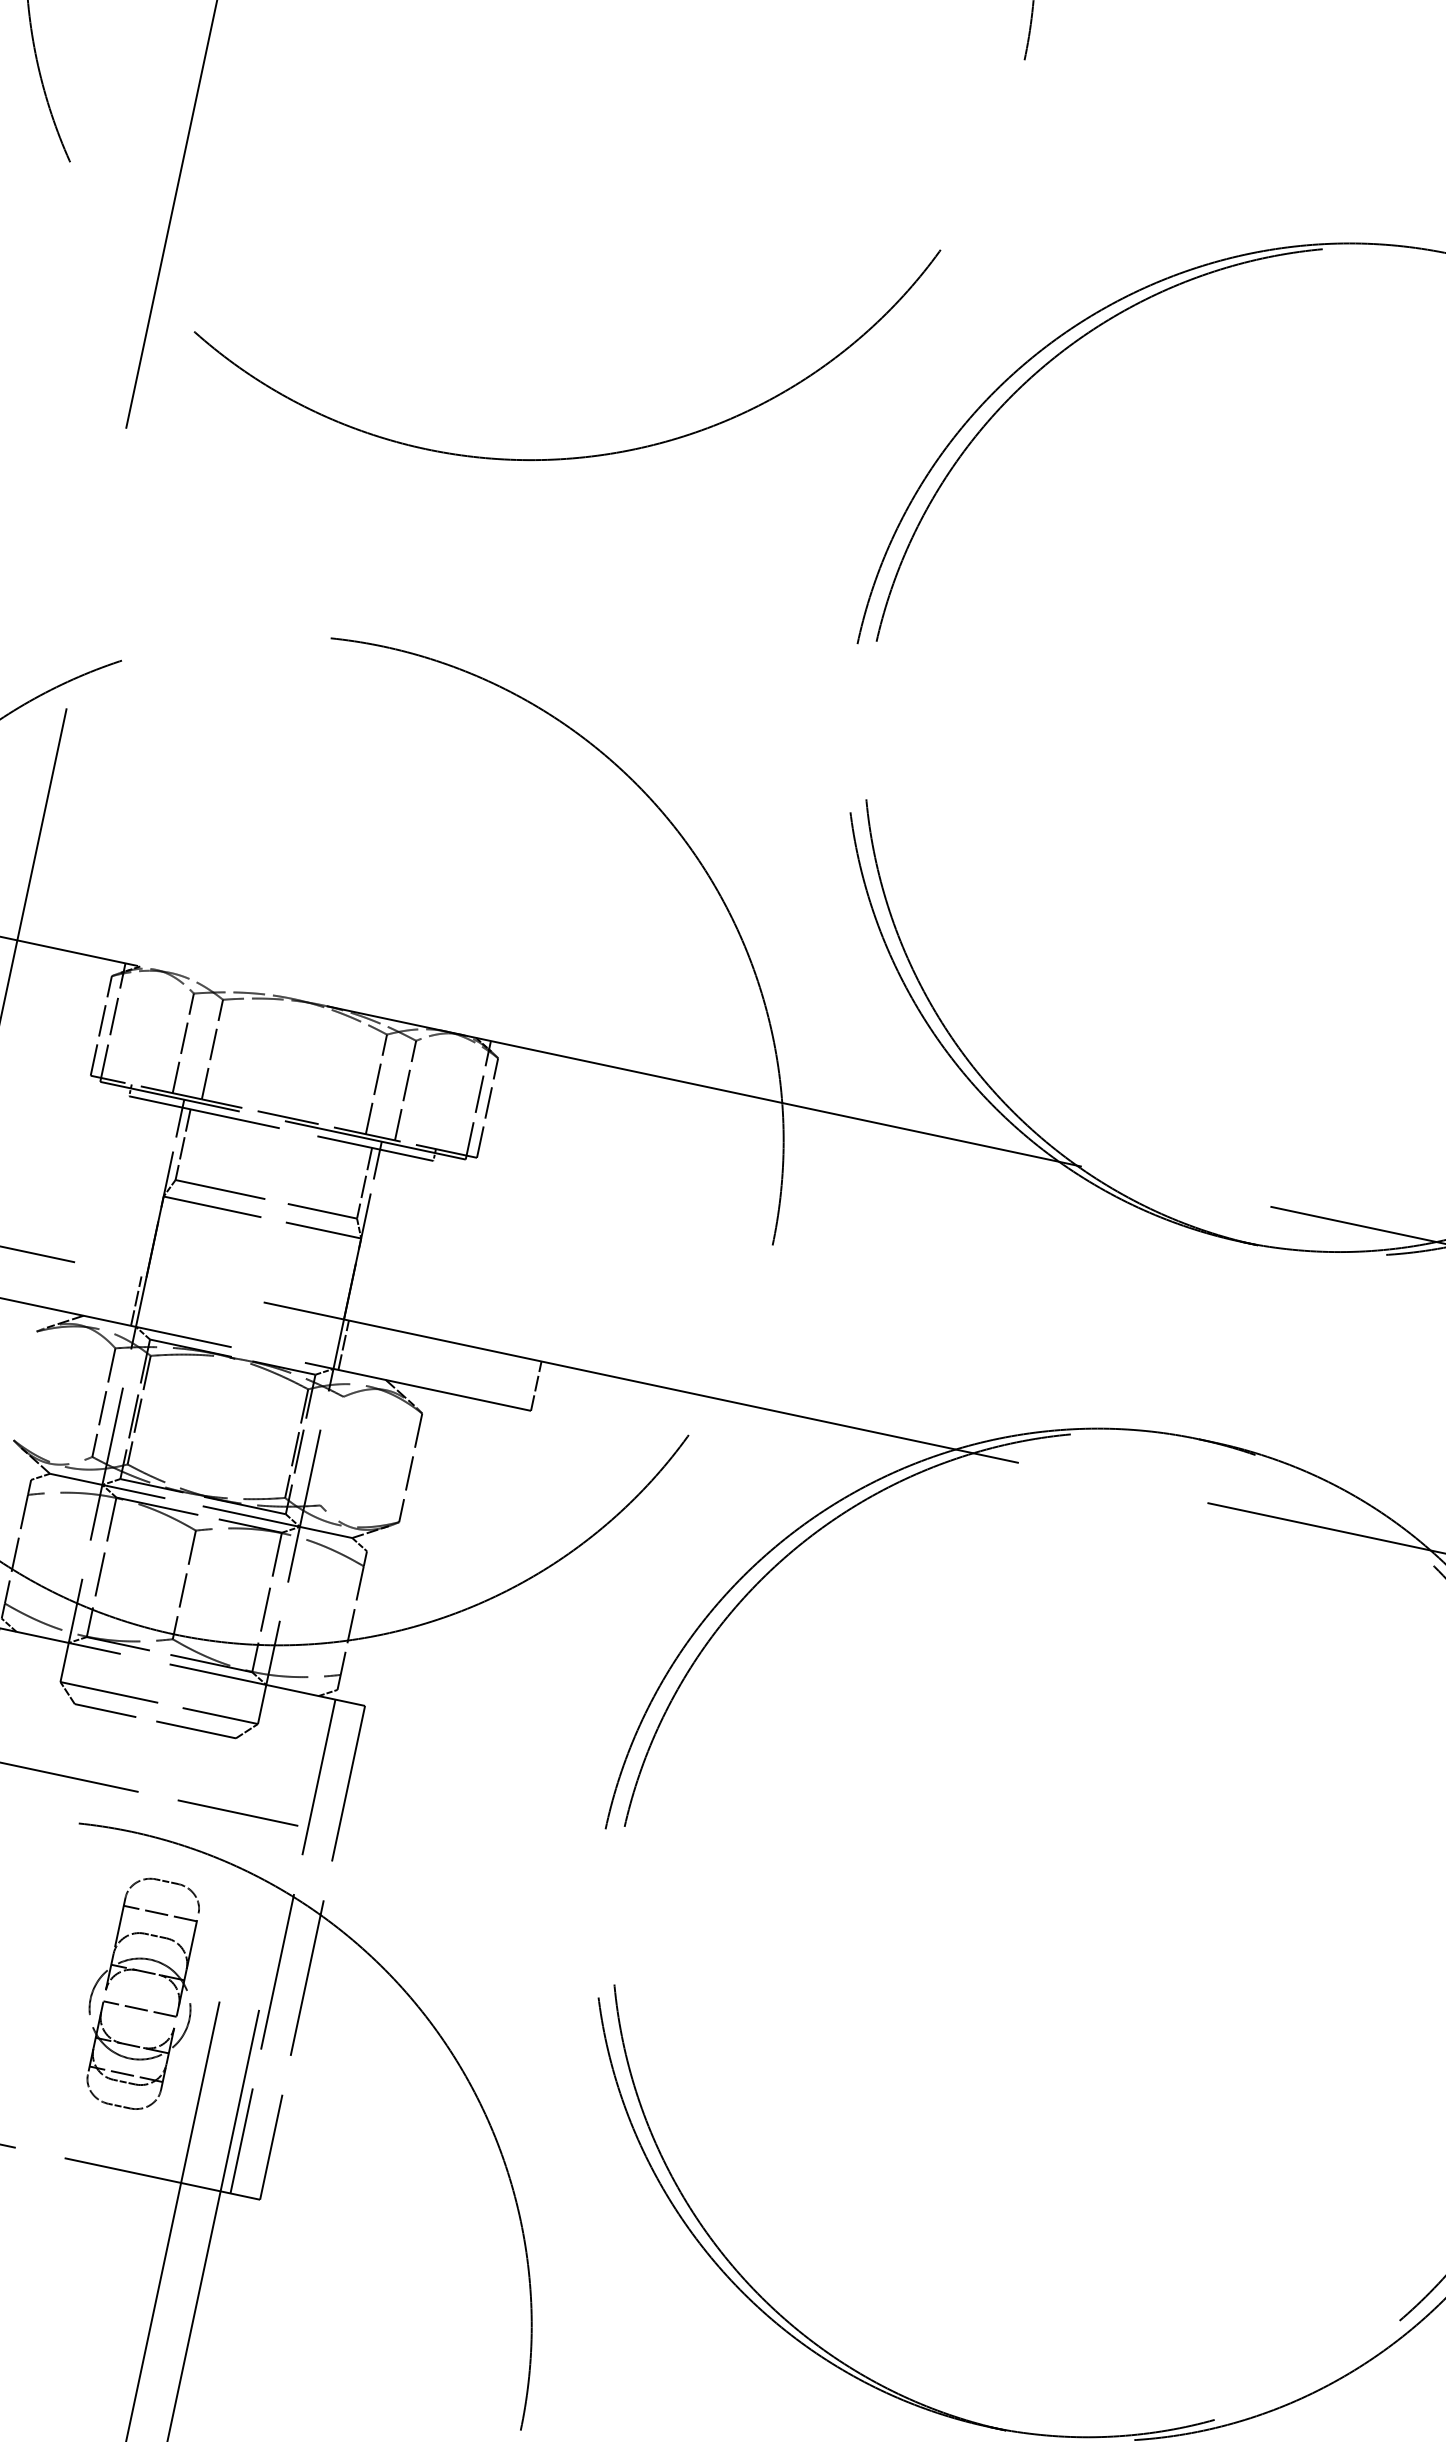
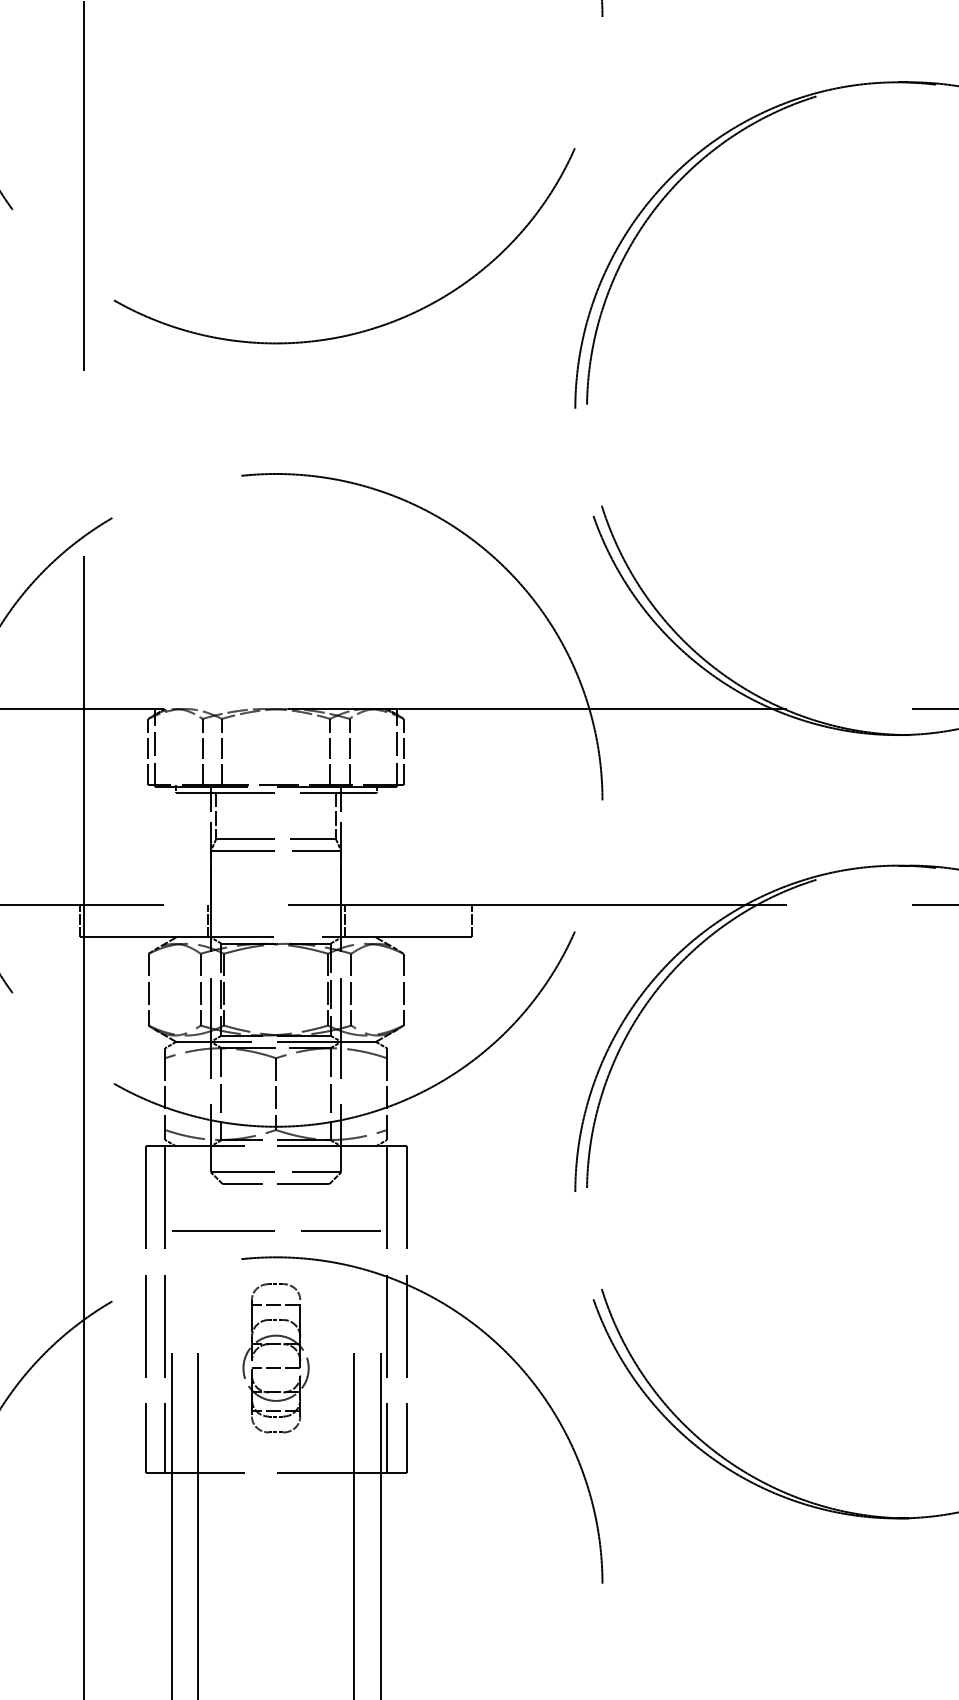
line: (24, 1385) -> (148, 989), added
line: (332, 1450) -> (351, 989), added
part: (139, 2007) -> (275, 1367), moved

